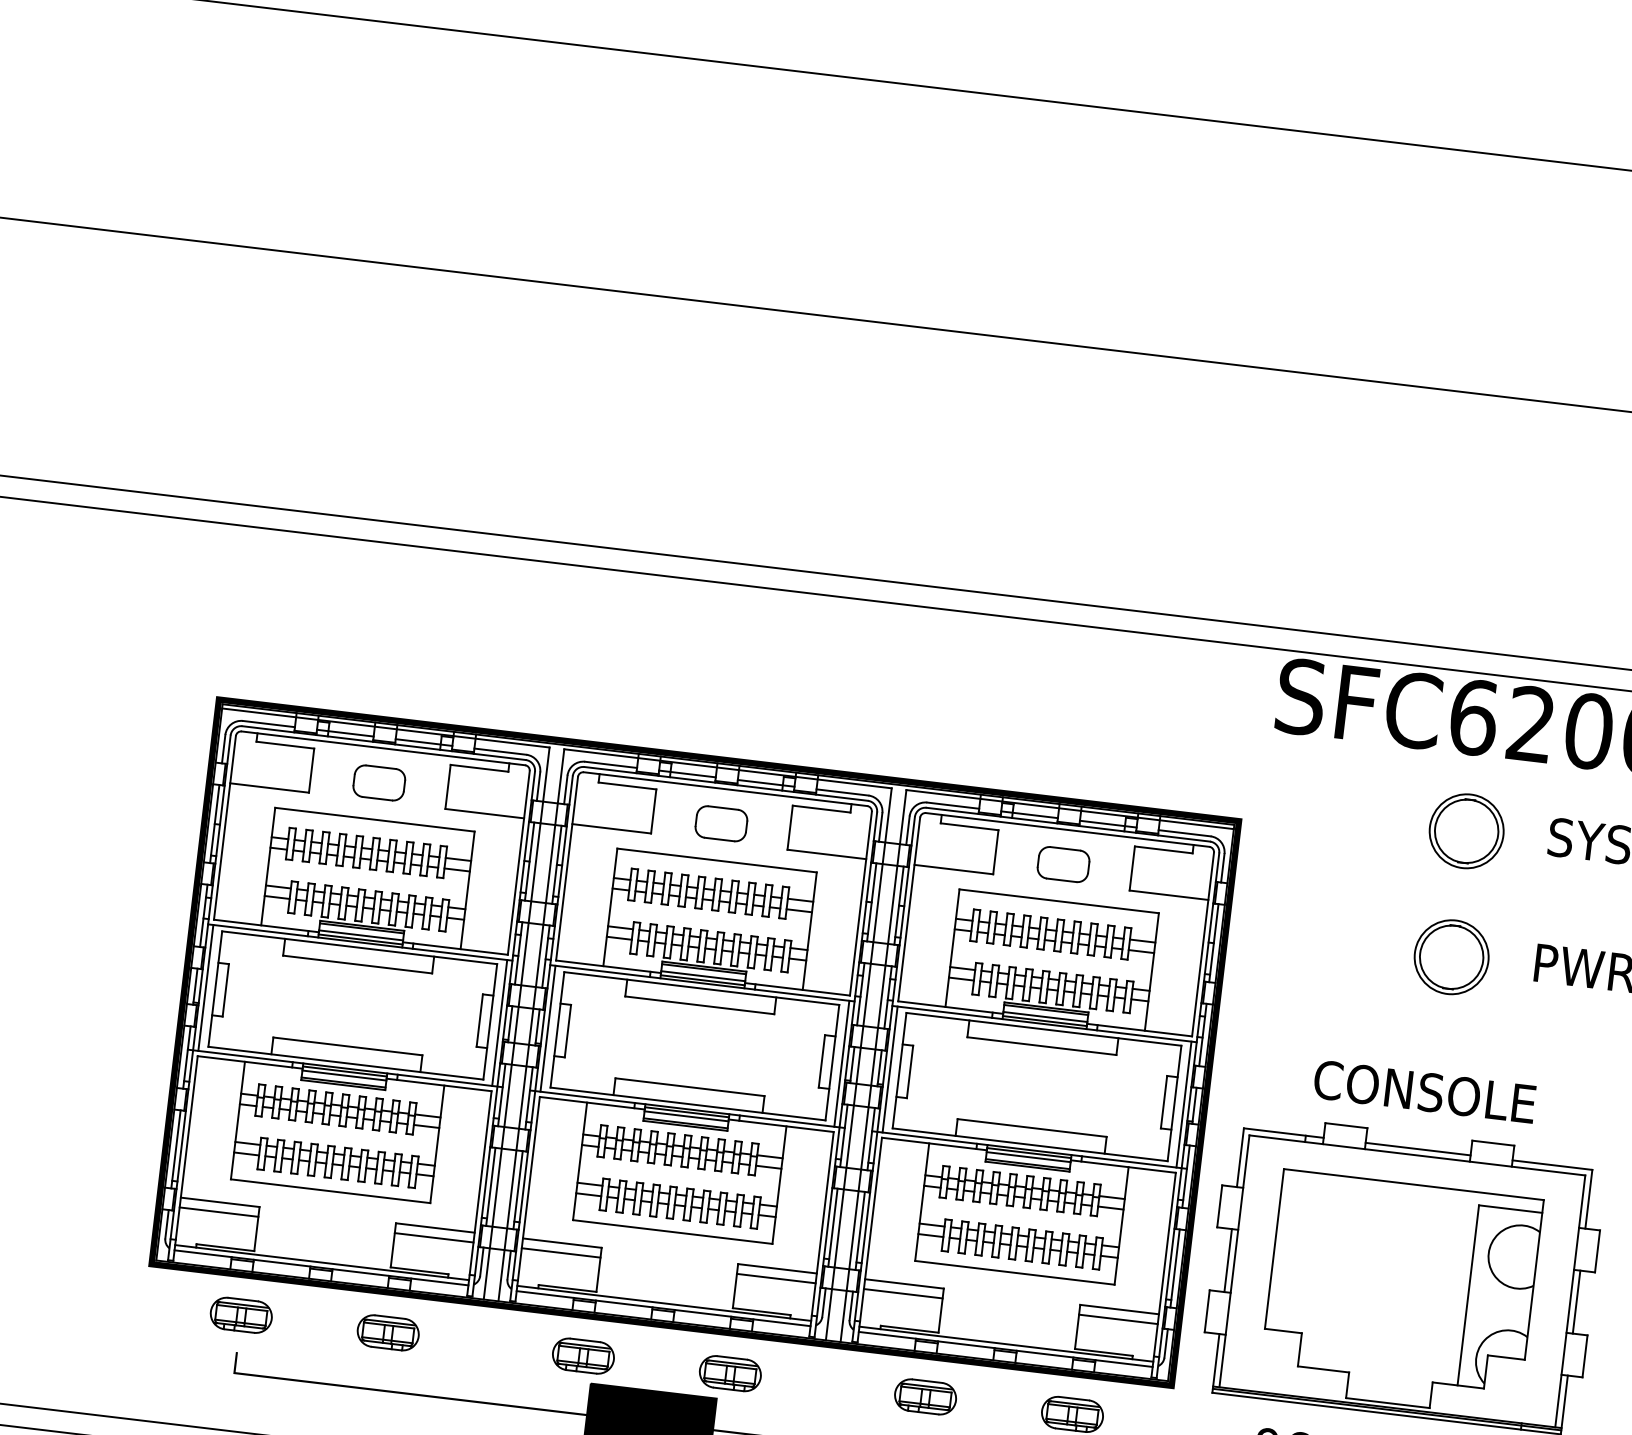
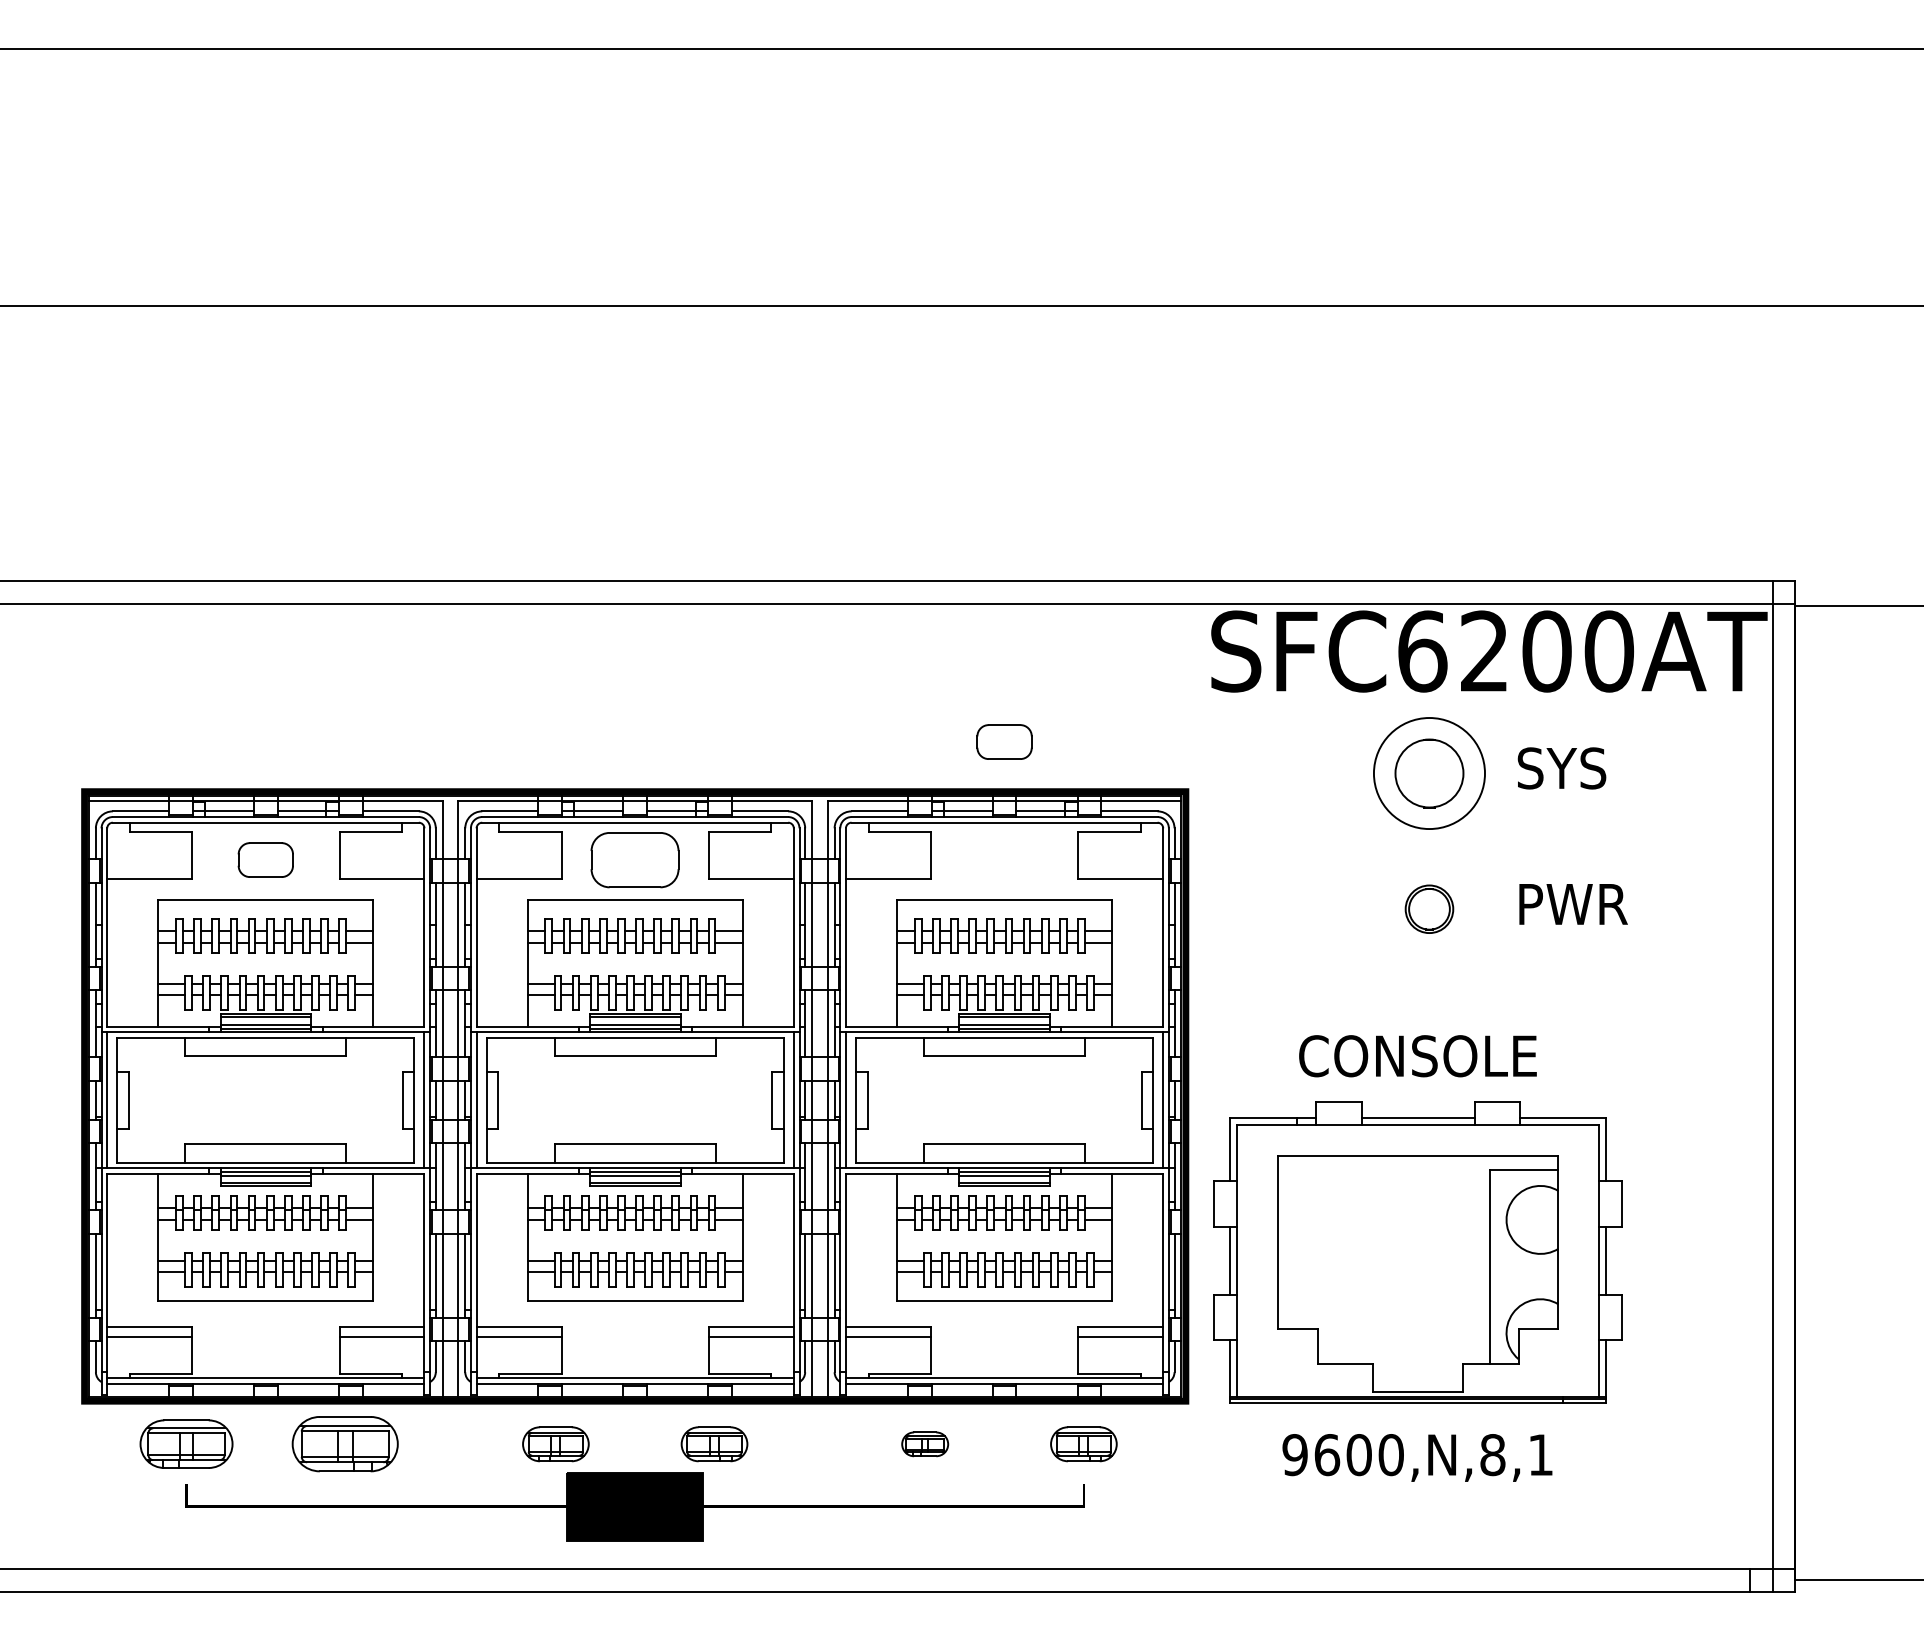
part: (721, 823) -> (635, 859), size x1.6
circle: (1466, 831) -> (1429, 773), size x1.4
part: (1063, 864) -> (1004, 741), moved
part: (1451, 956) -> (1429, 908), size x0.6
part: (241, 1315) -> (186, 1444), size x1.4
part: (387, 1332) -> (344, 1444), size x1.6
part: (924, 1397) -> (924, 1444), size x0.7

